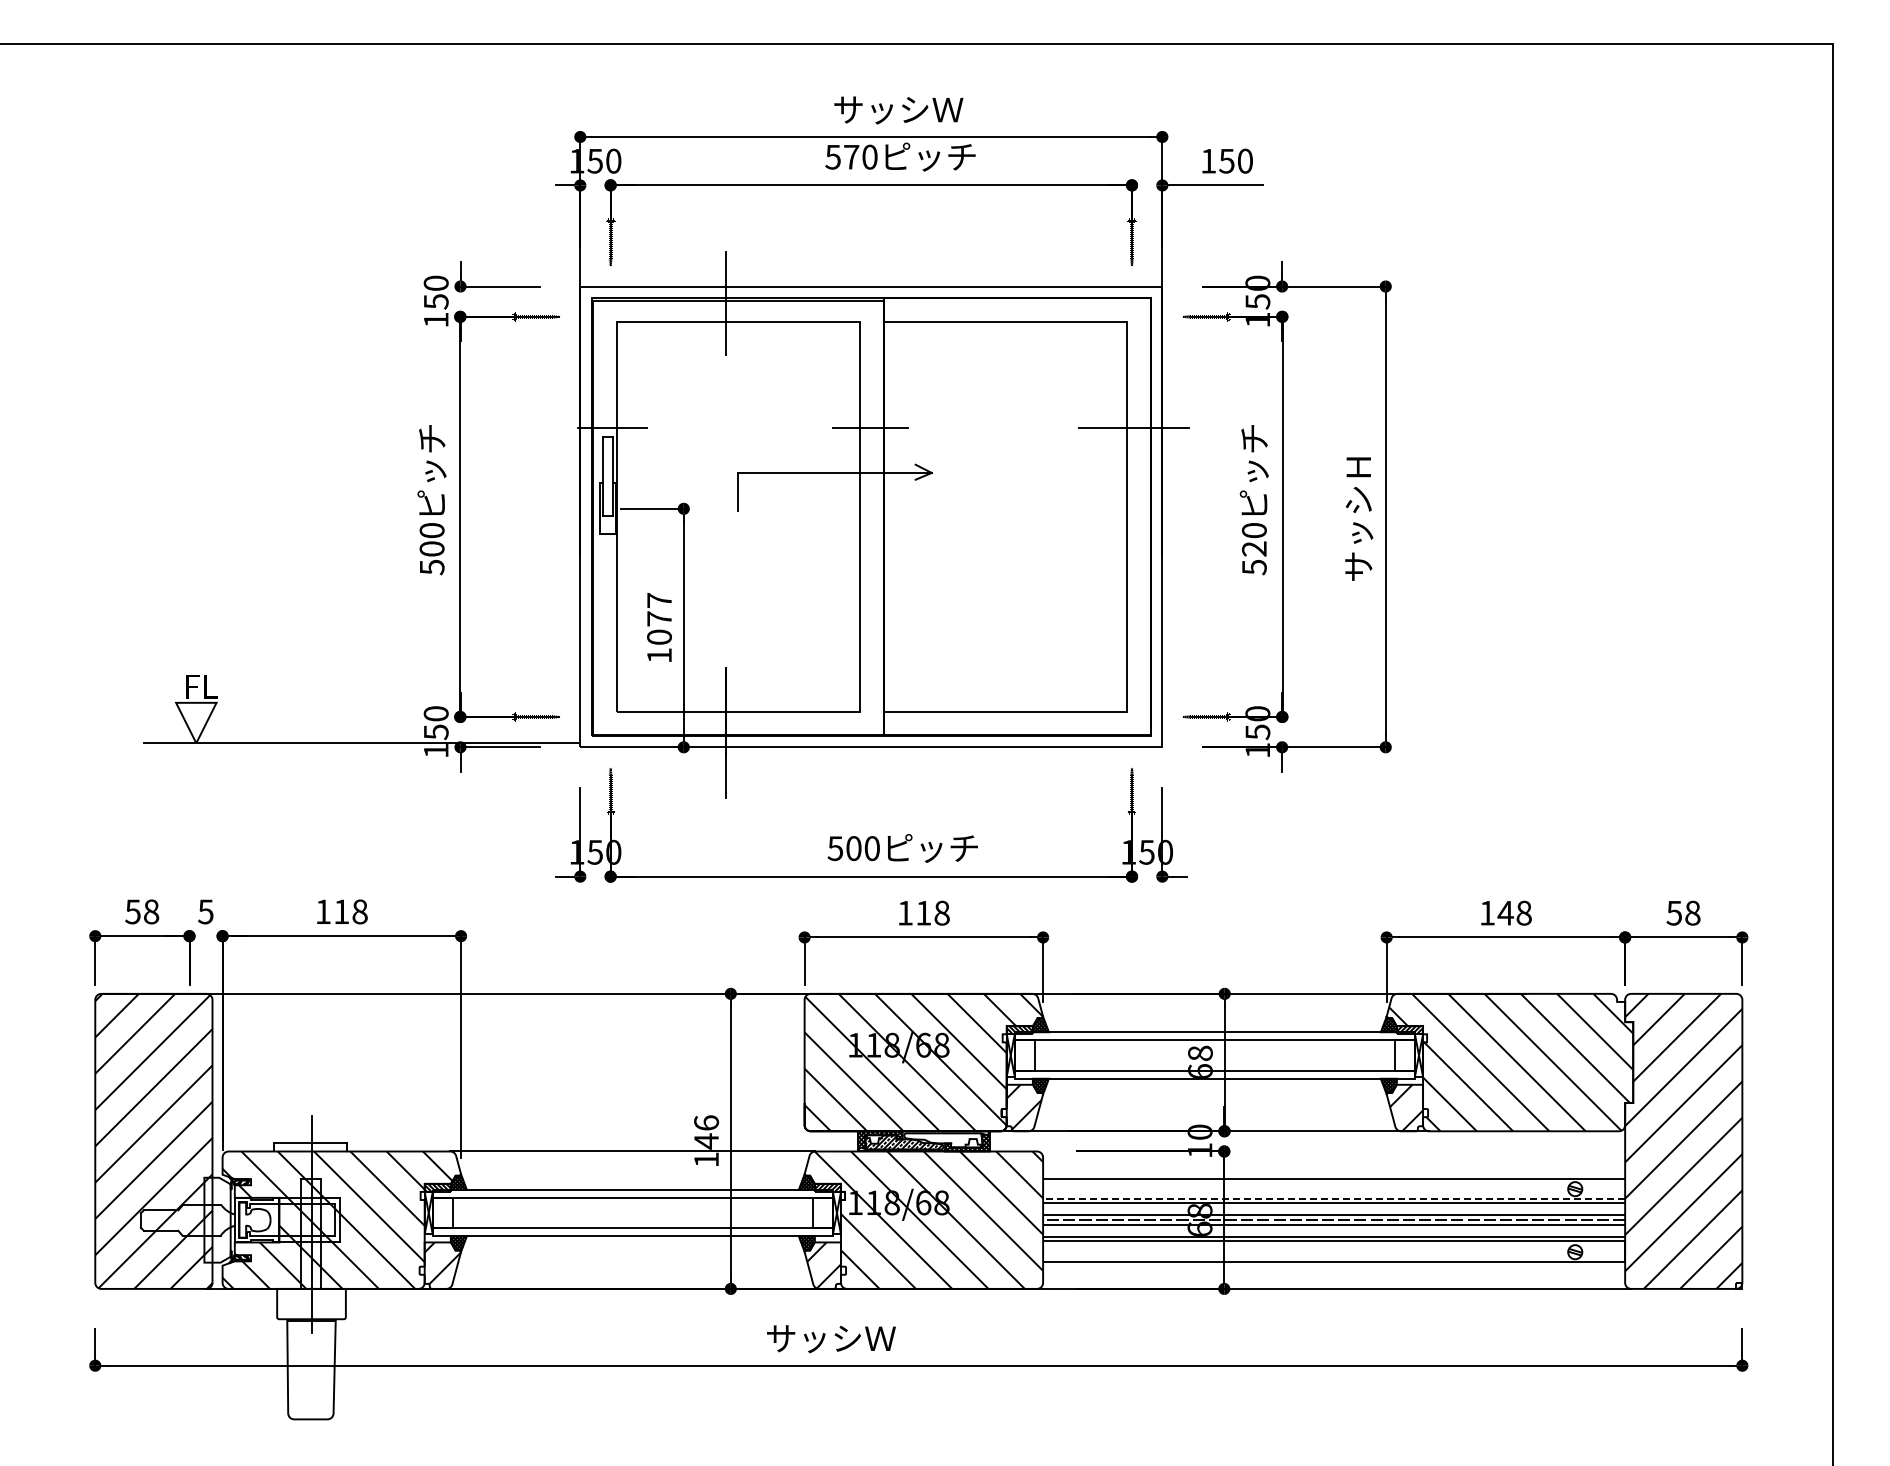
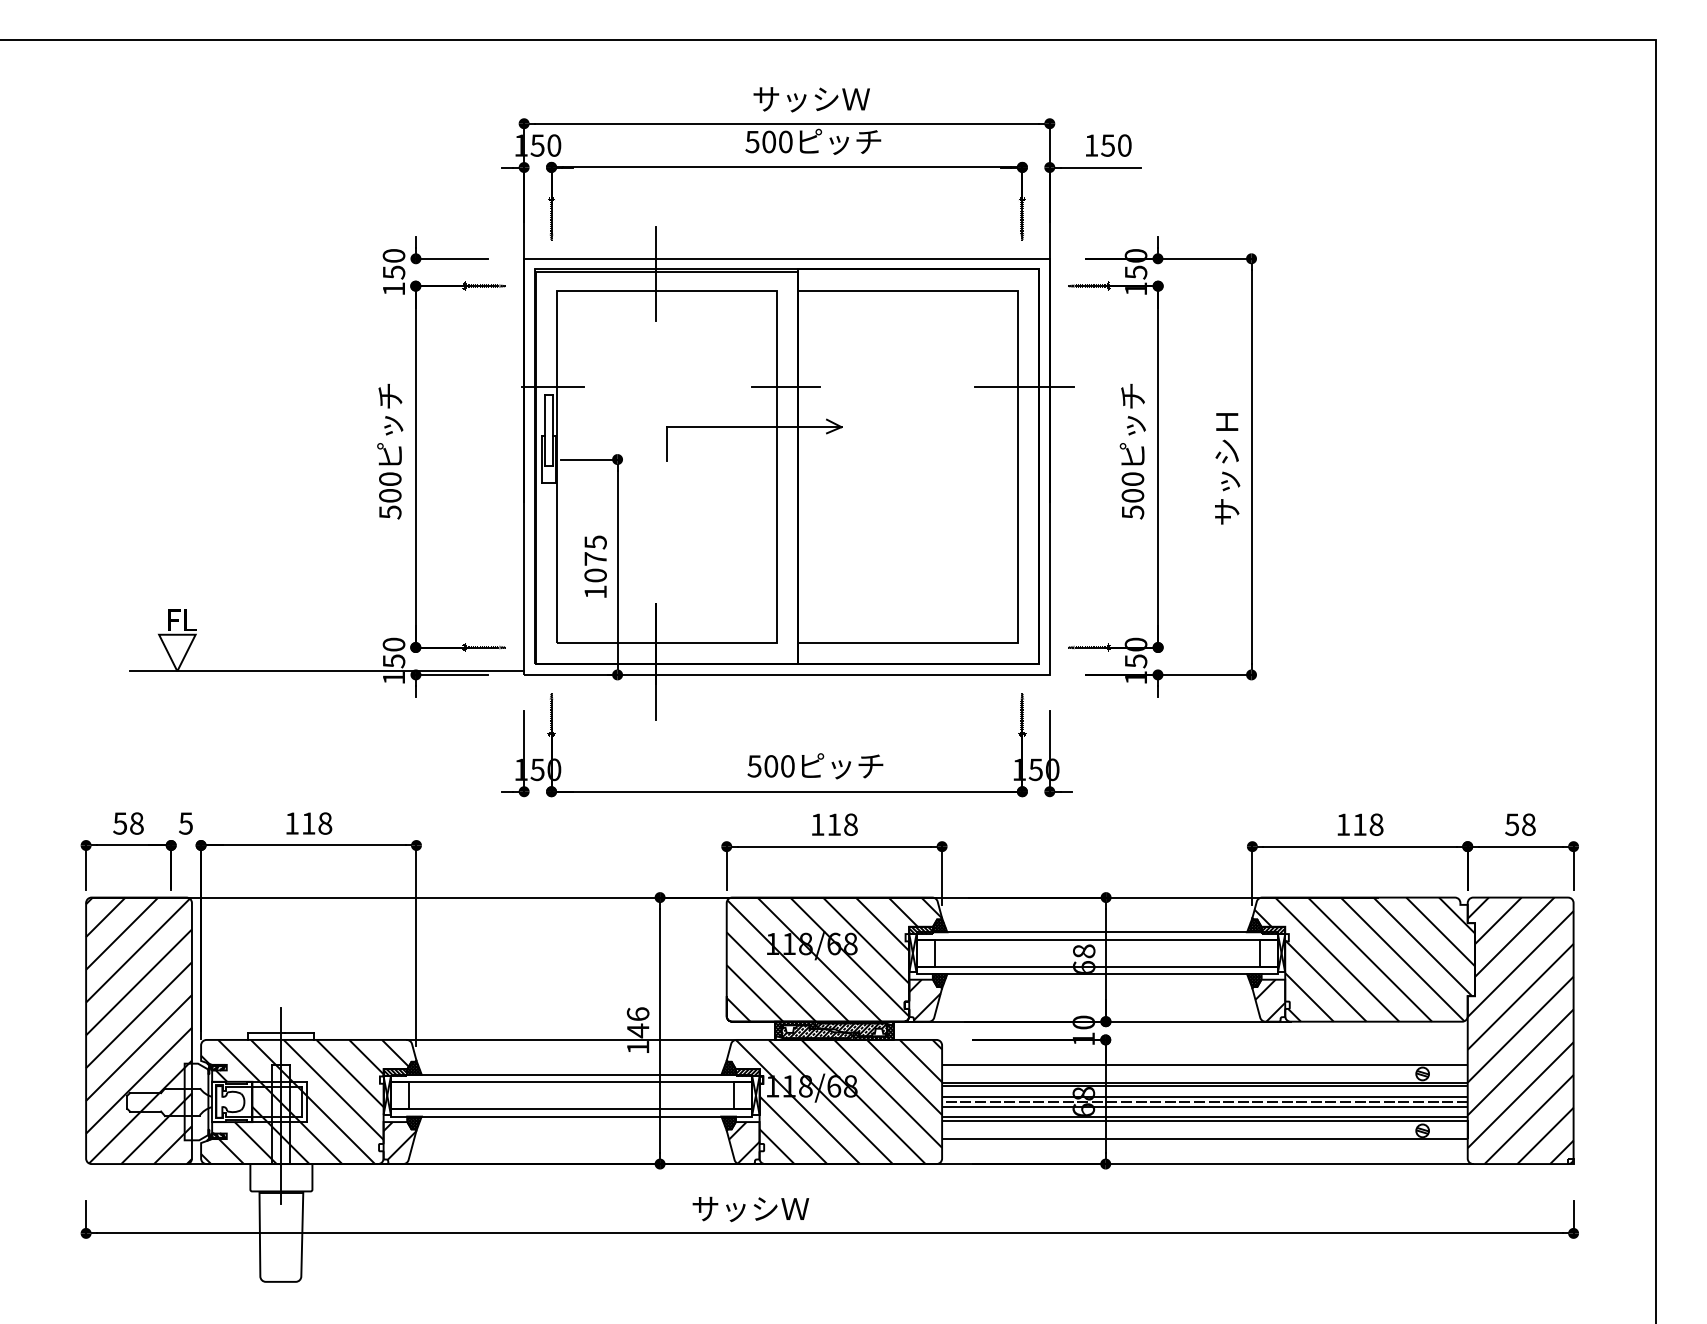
text: (851, 156) -> (769, 141), 570 -> 500
text: (1254, 548) -> (1133, 495), 520 -> 500
text: (659, 600) -> (595, 542), 1077 -> 1075
text: (1505, 913) -> (1359, 825), 148 -> 118
hatch: (943, 1140) -> (852, 1030), added
line: (1333, 1198) -> (1204, 1082), dashed -> solid

